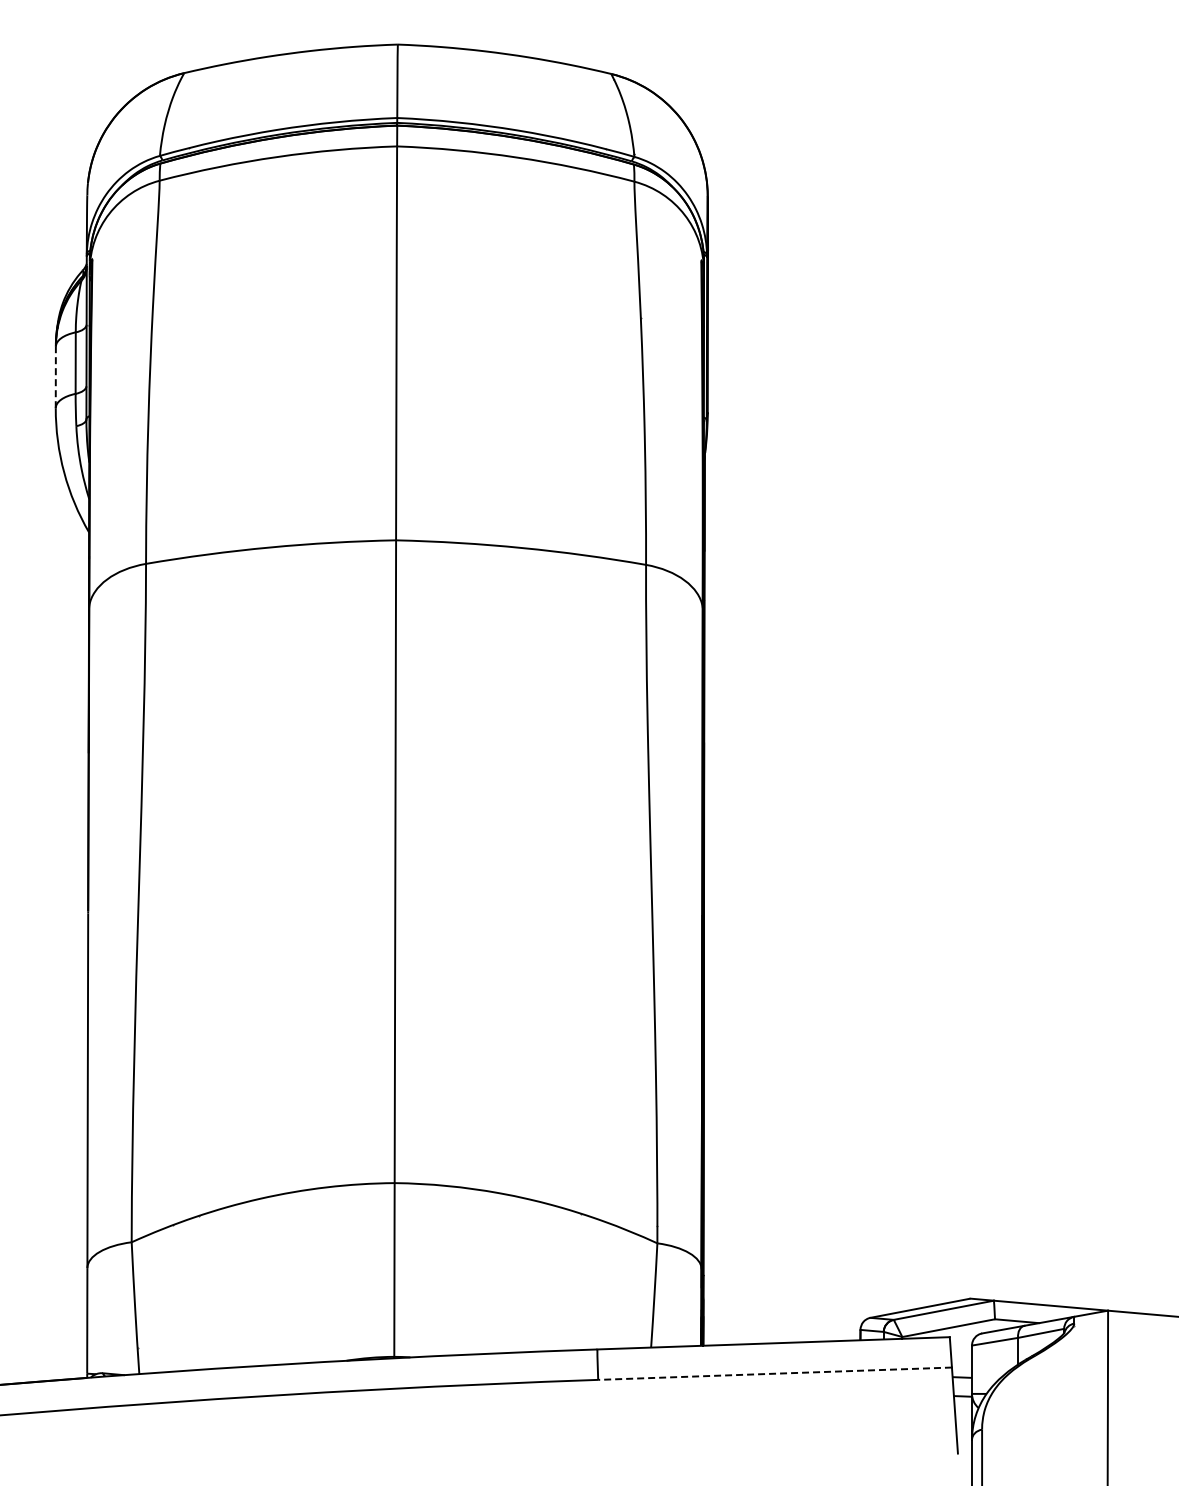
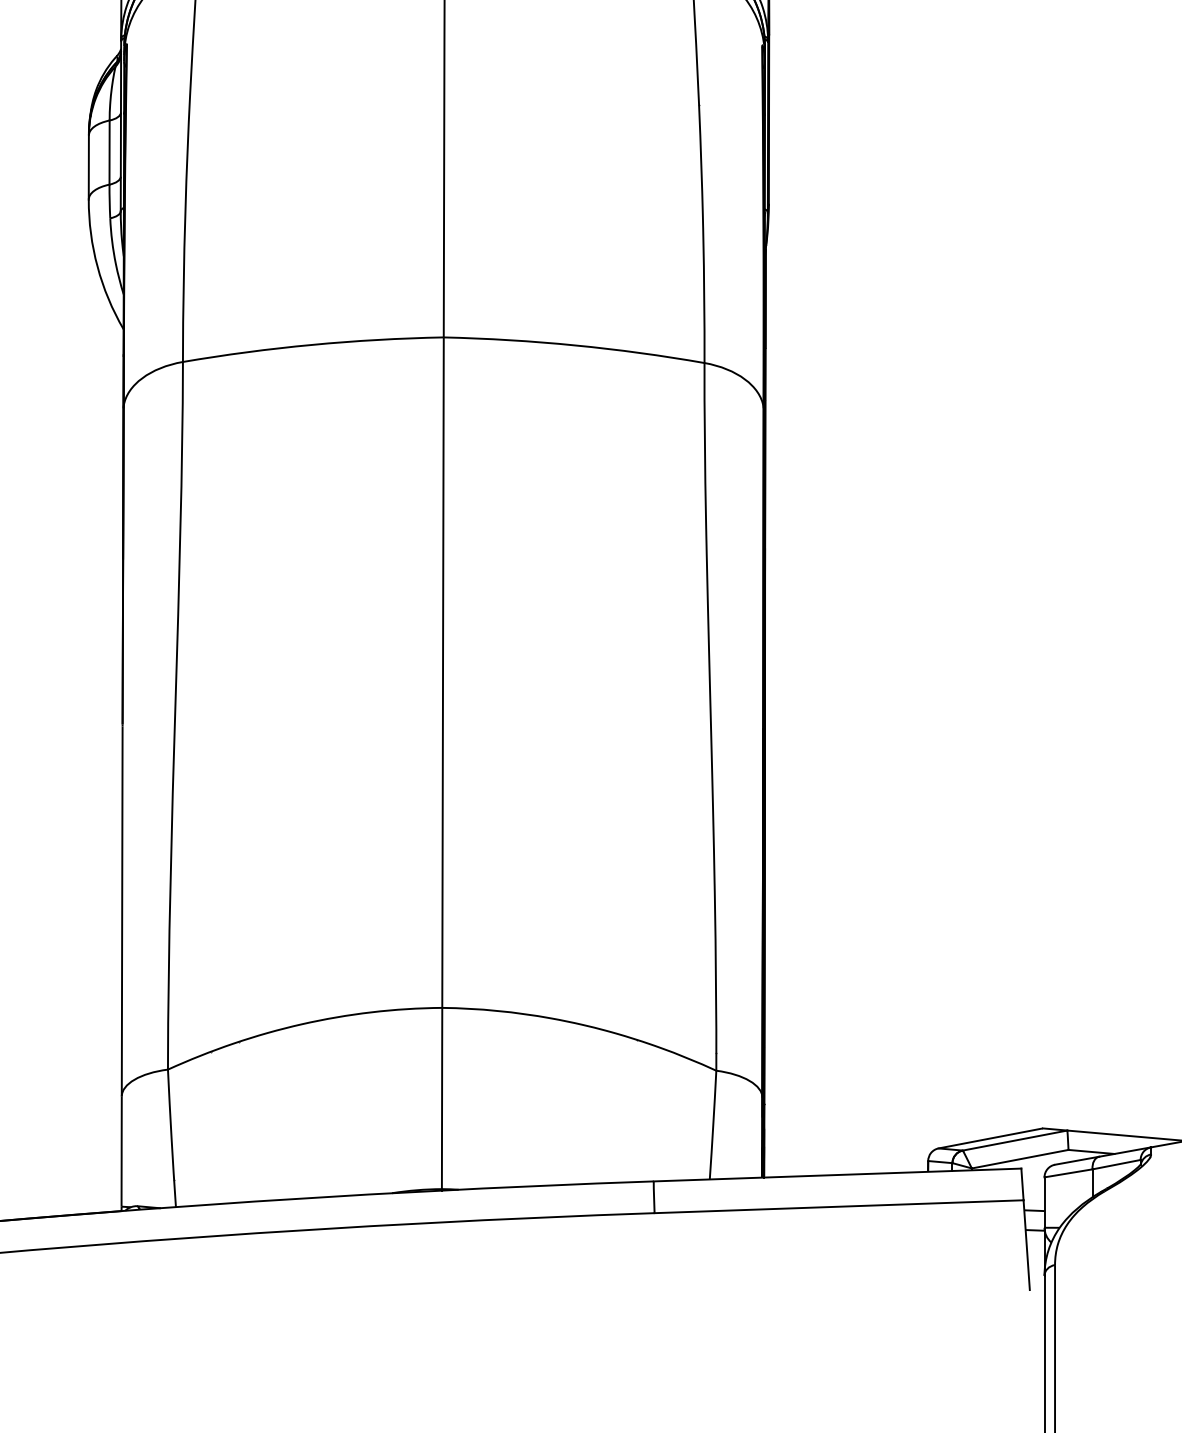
line: (55, 377) -> (88, 167), dashed -> solid
line: (775, 1373) -> (839, 1206), dashed -> solid

